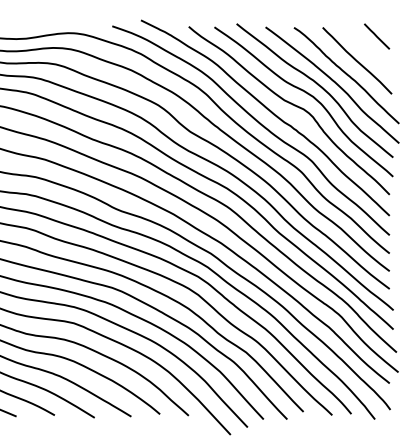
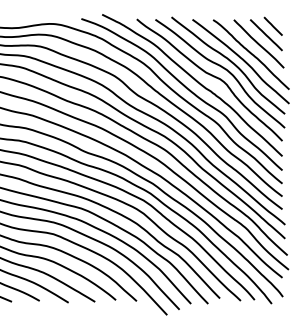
line: (366, 49) -> (265, 35), added

